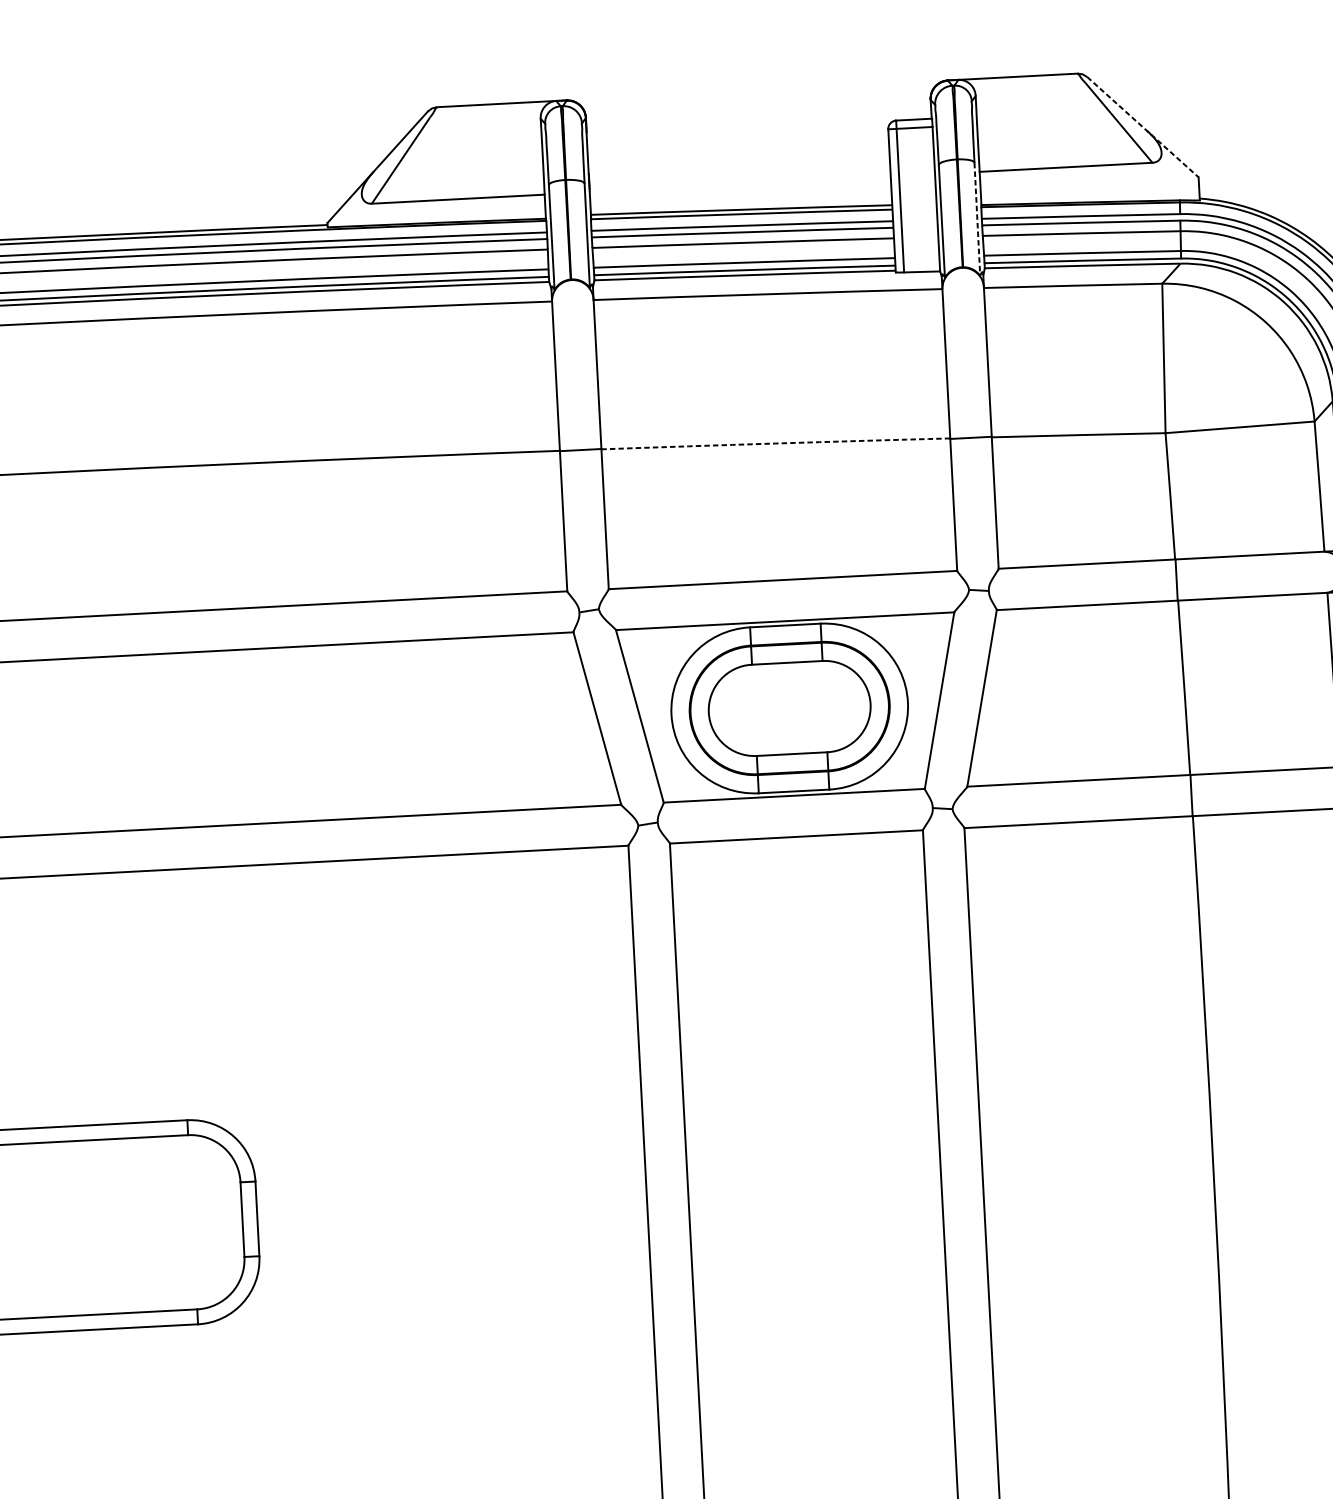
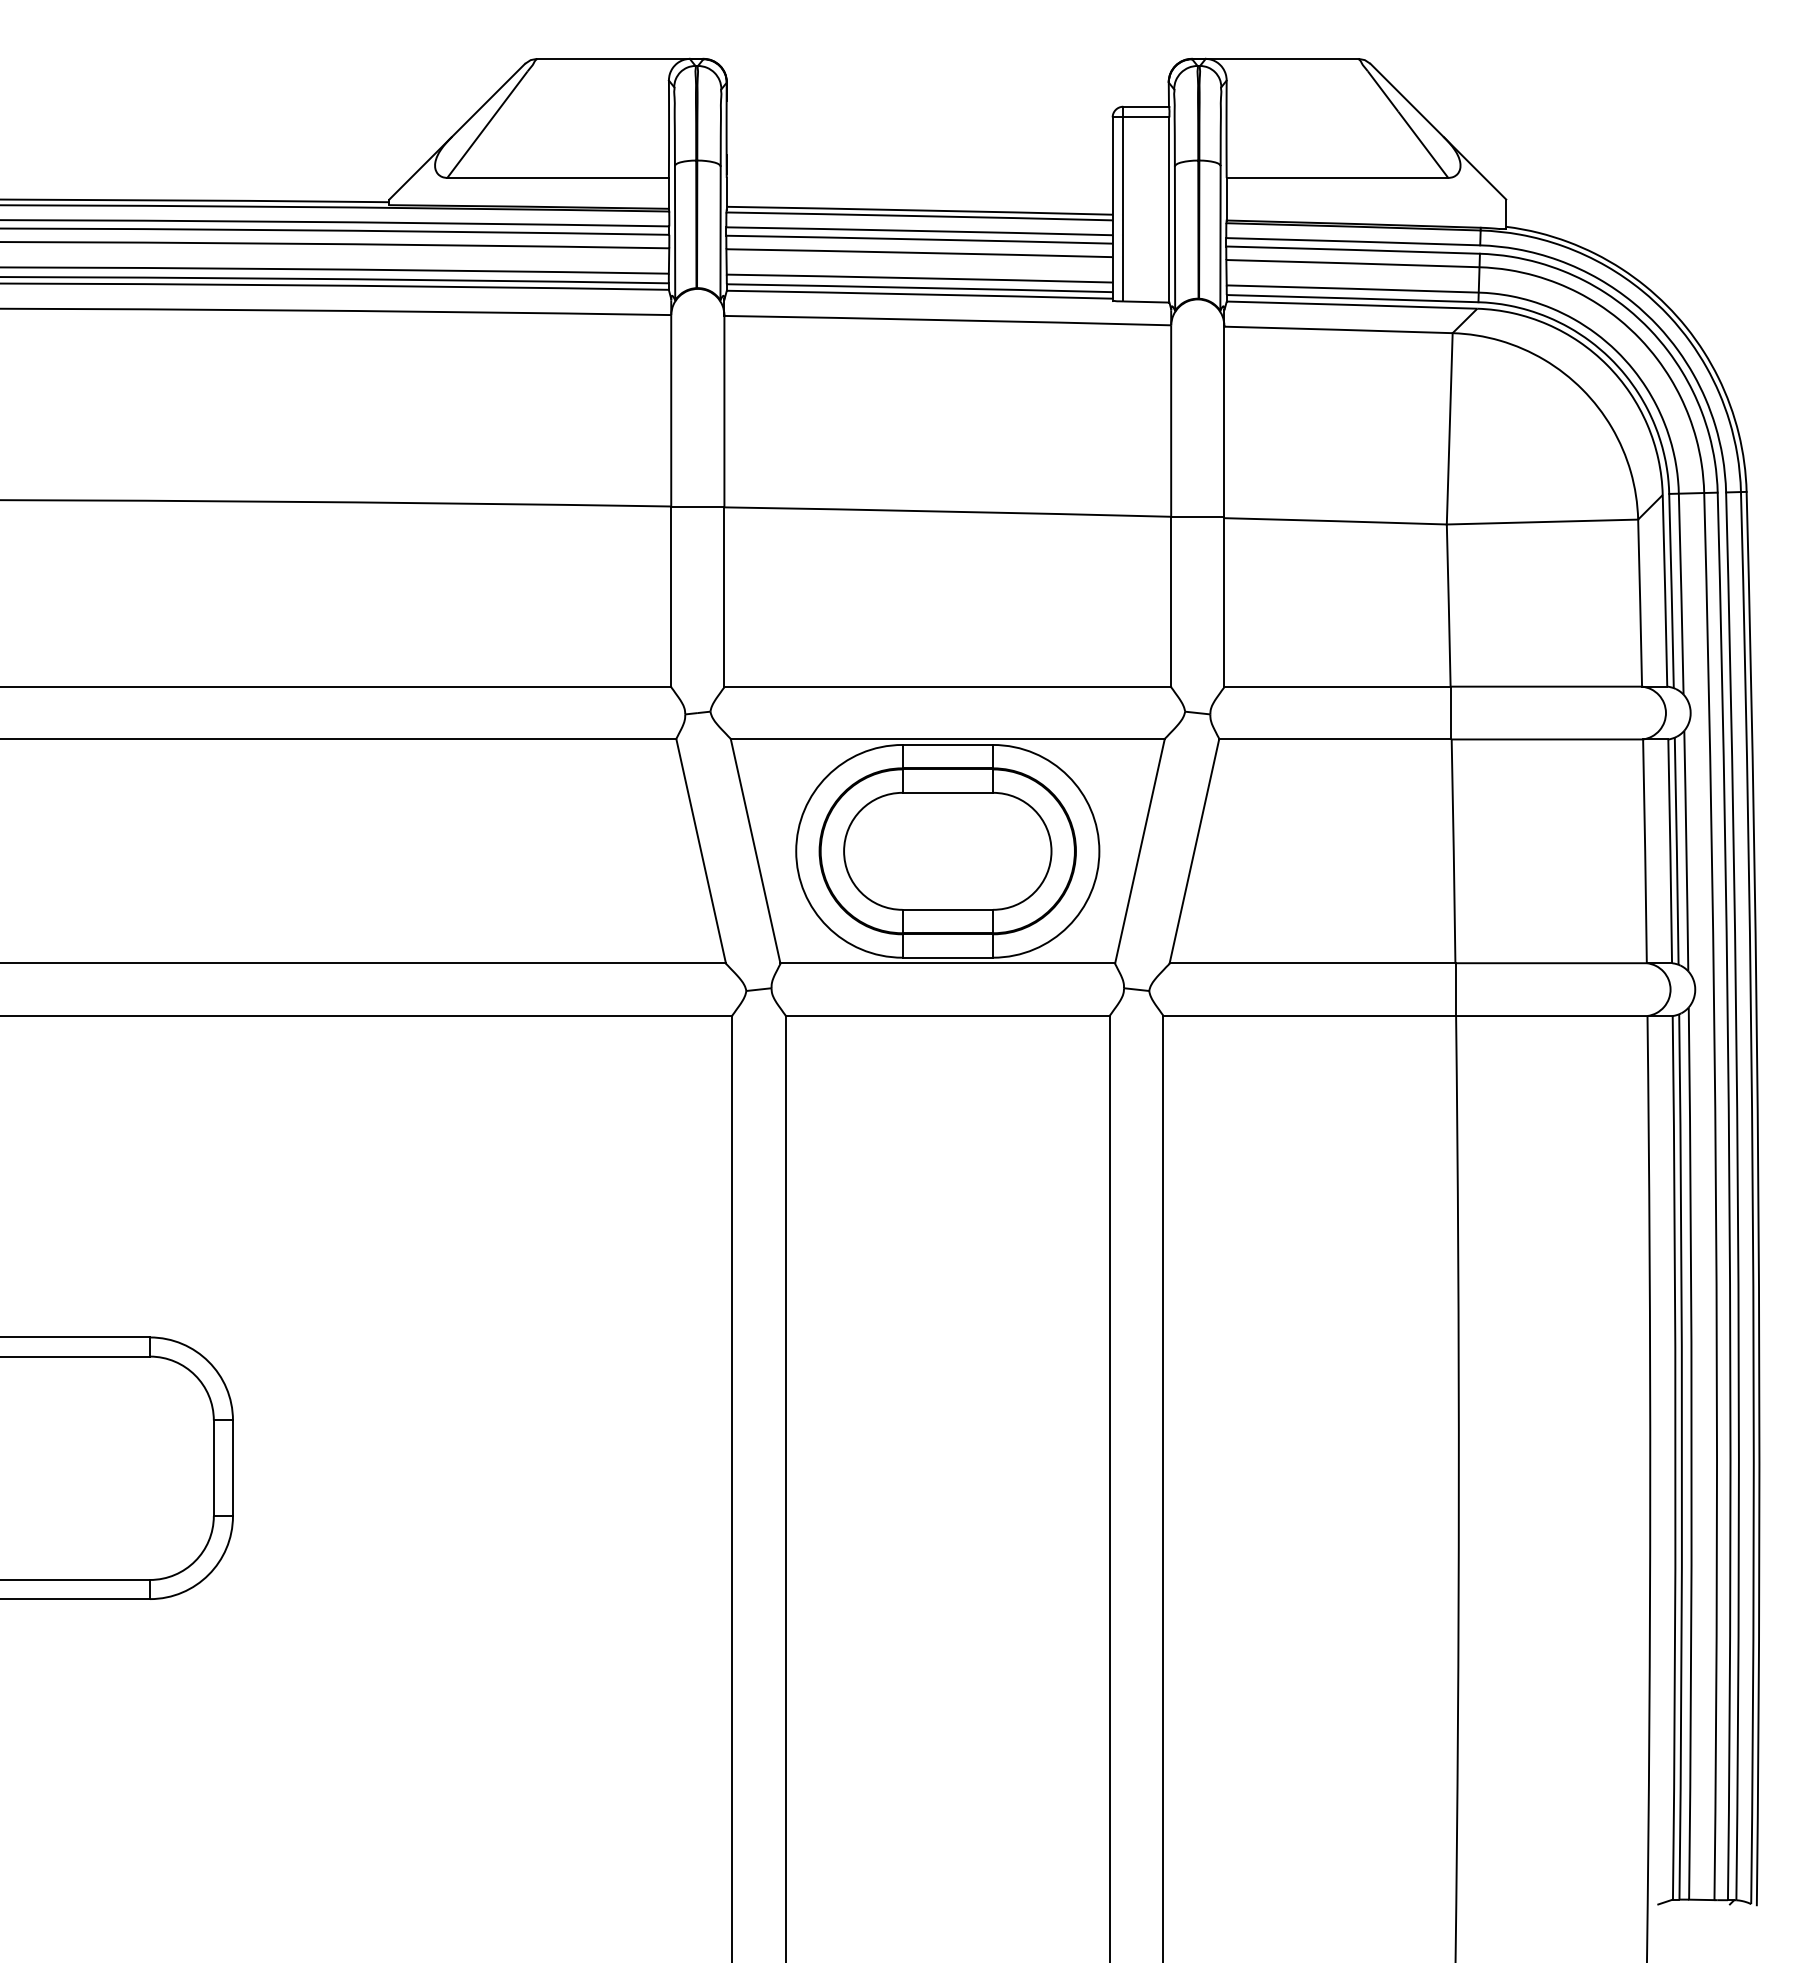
line: (1143, 127) -> (1438, 131), dashed -> solid
line: (977, 219) -> (1220, 238), dashed -> solid
arc: (775, 443) -> (947, 511), dashed -> solid

